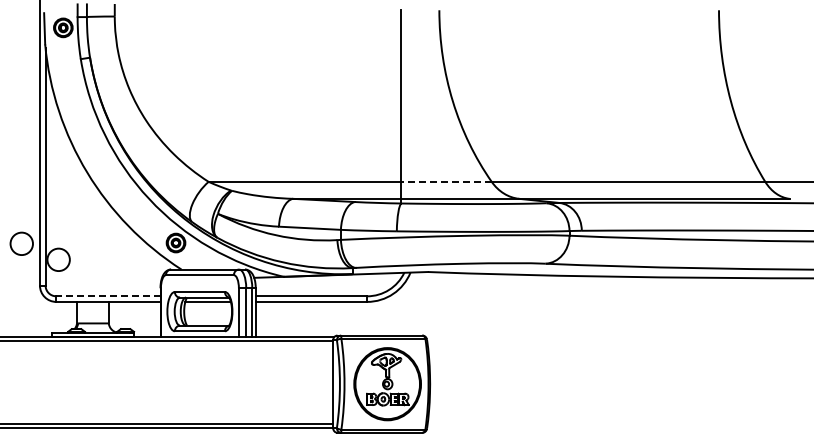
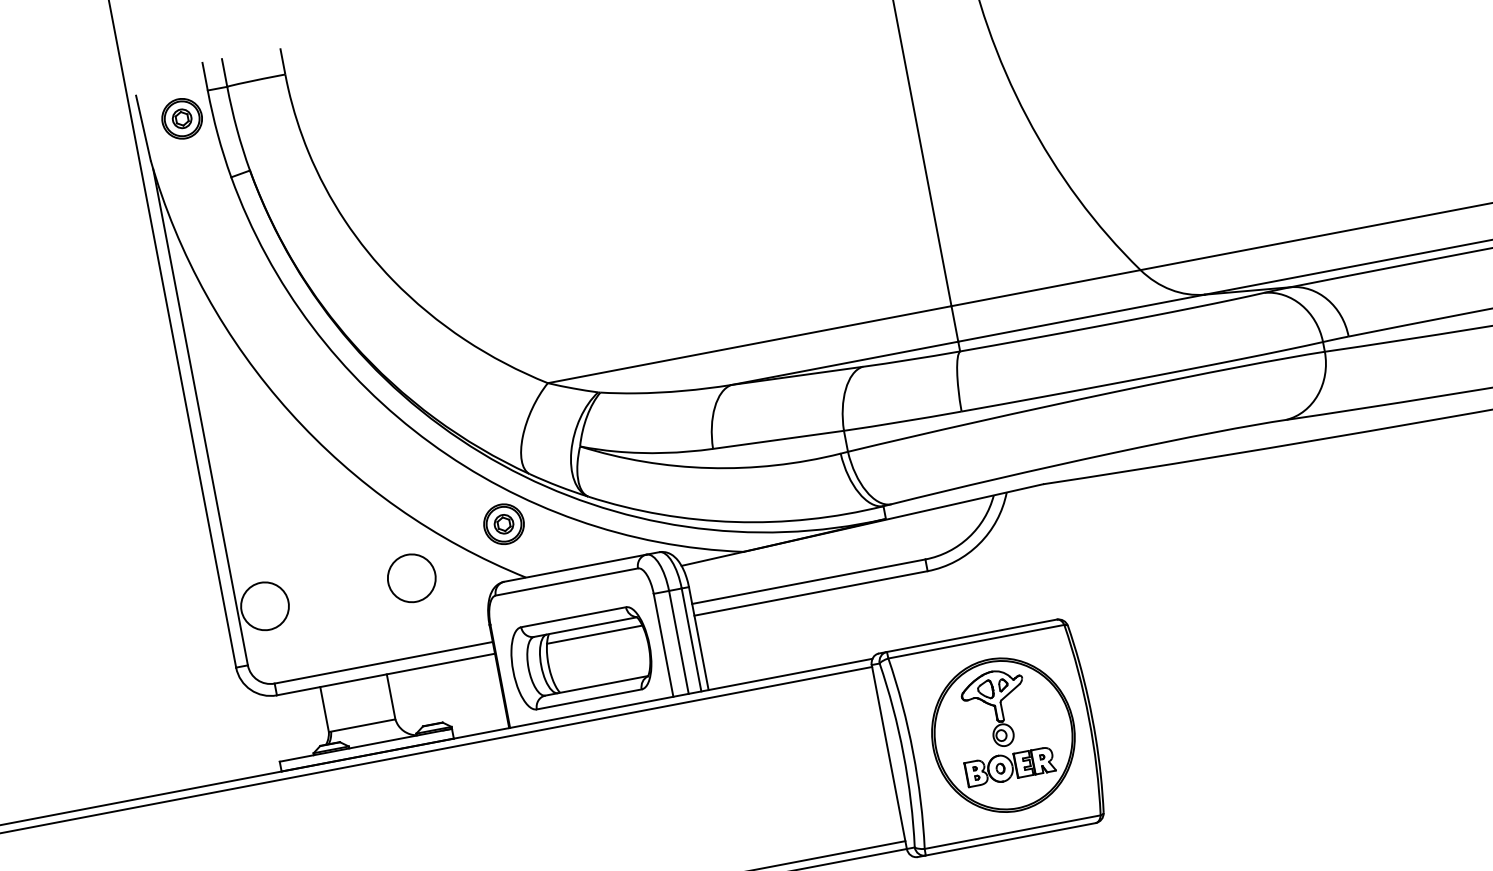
line: (446, 181) -> (1045, 287), dashed -> solid
circle: (21, 243) -> (411, 577), moved
line: (107, 296) -> (381, 663), dashed -> solid

